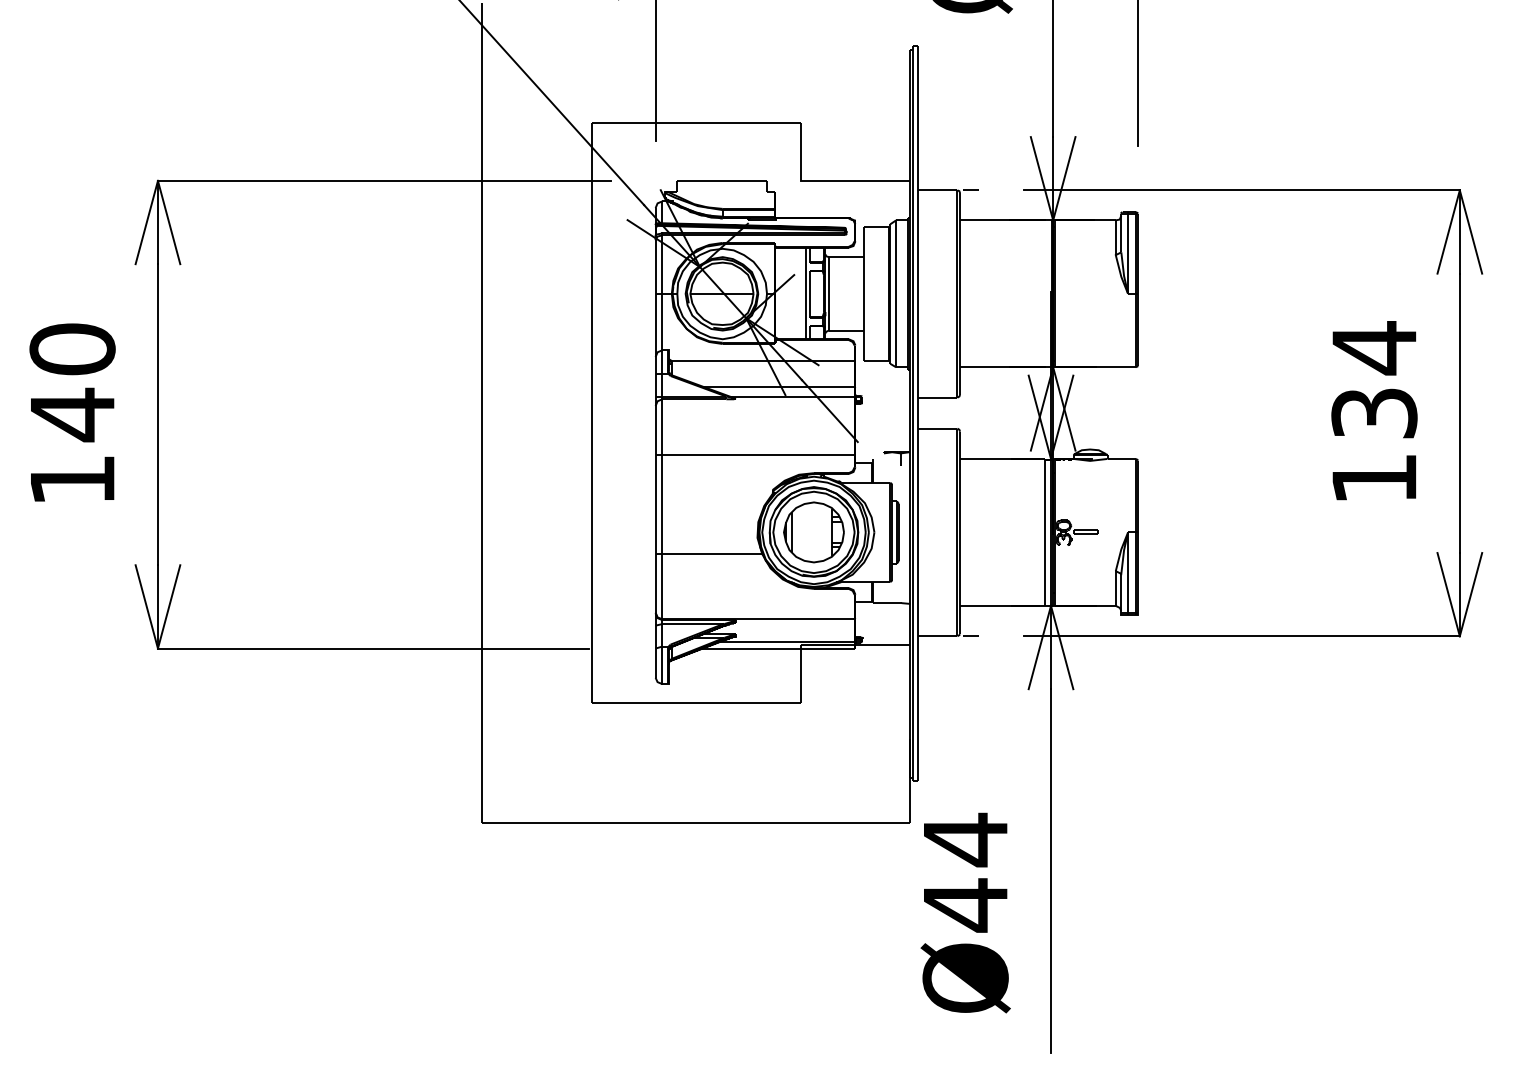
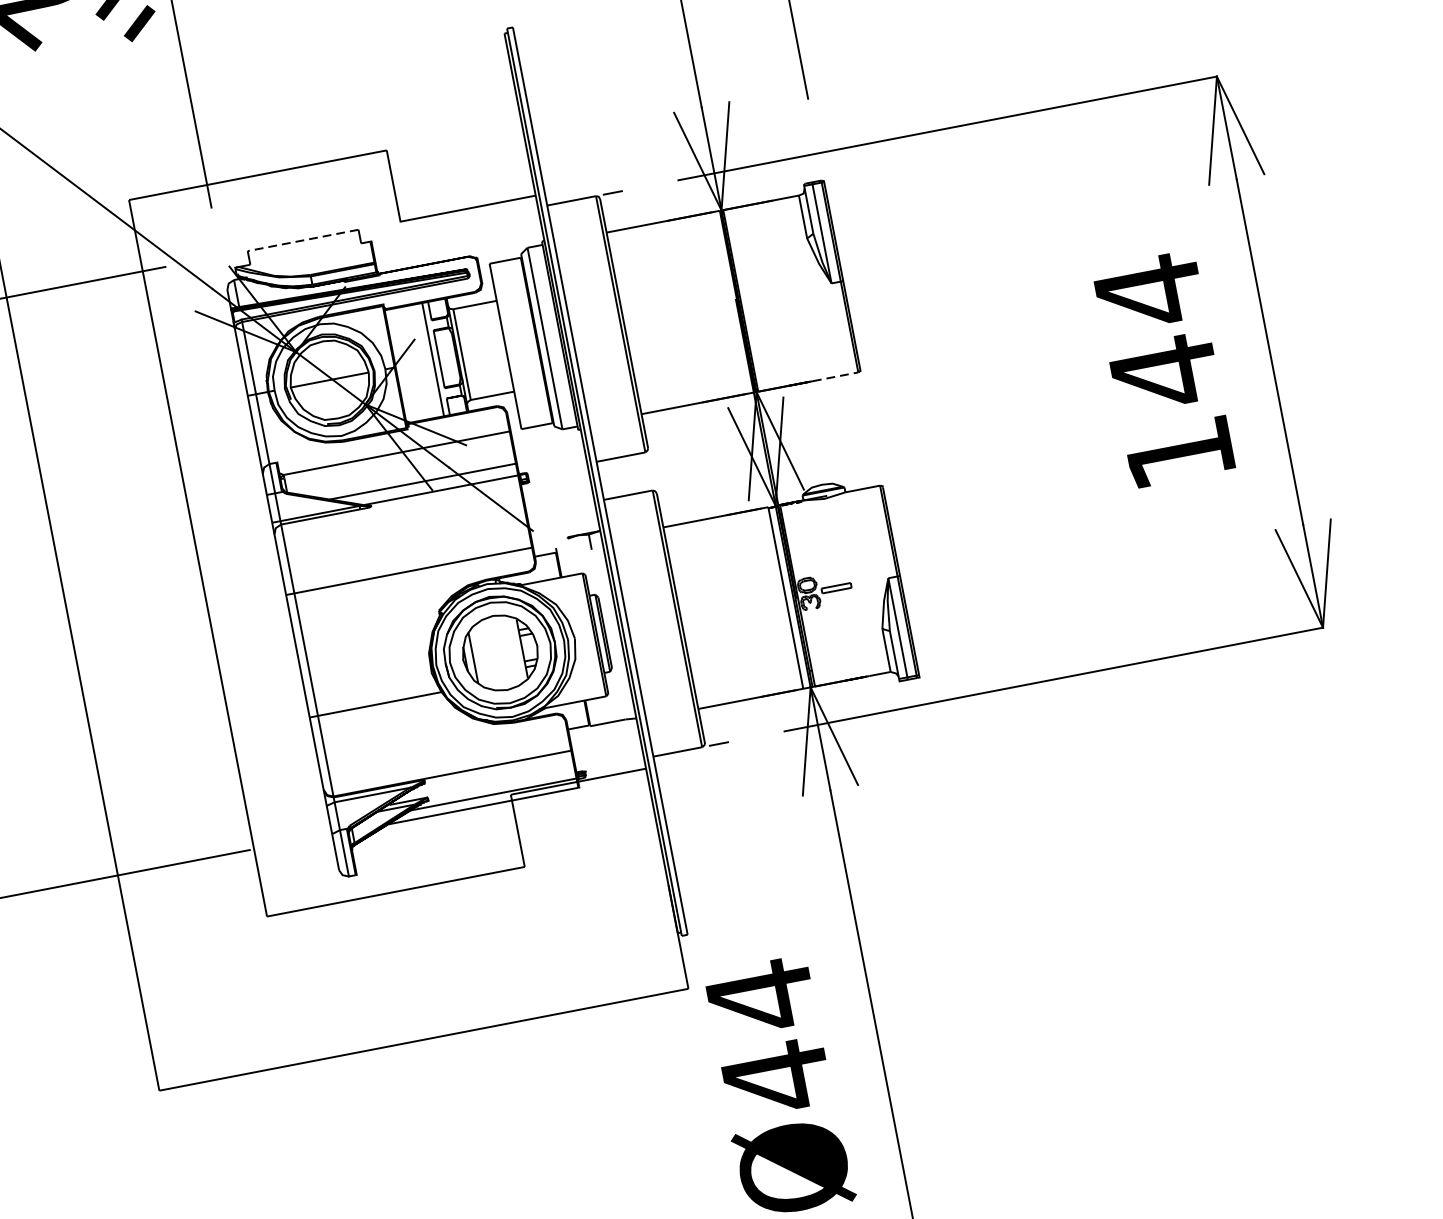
line: (722, 180) -> (303, 239), solid -> dashed
line: (1117, 367) -> (836, 376), solid -> dashed
text: (1374, 413) -> (1164, 372), 134 -> 144

